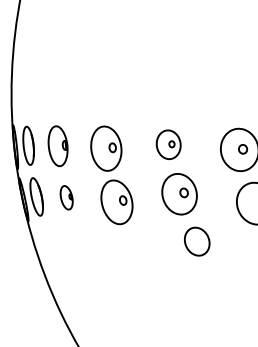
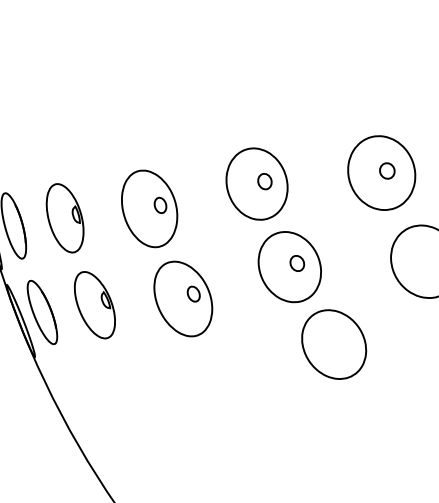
part: (168, 144) -> (256, 183), size x1.43
part: (66, 197) -> (94, 304), size x1.67
part: (196, 241) -> (332, 344), size x1.43

